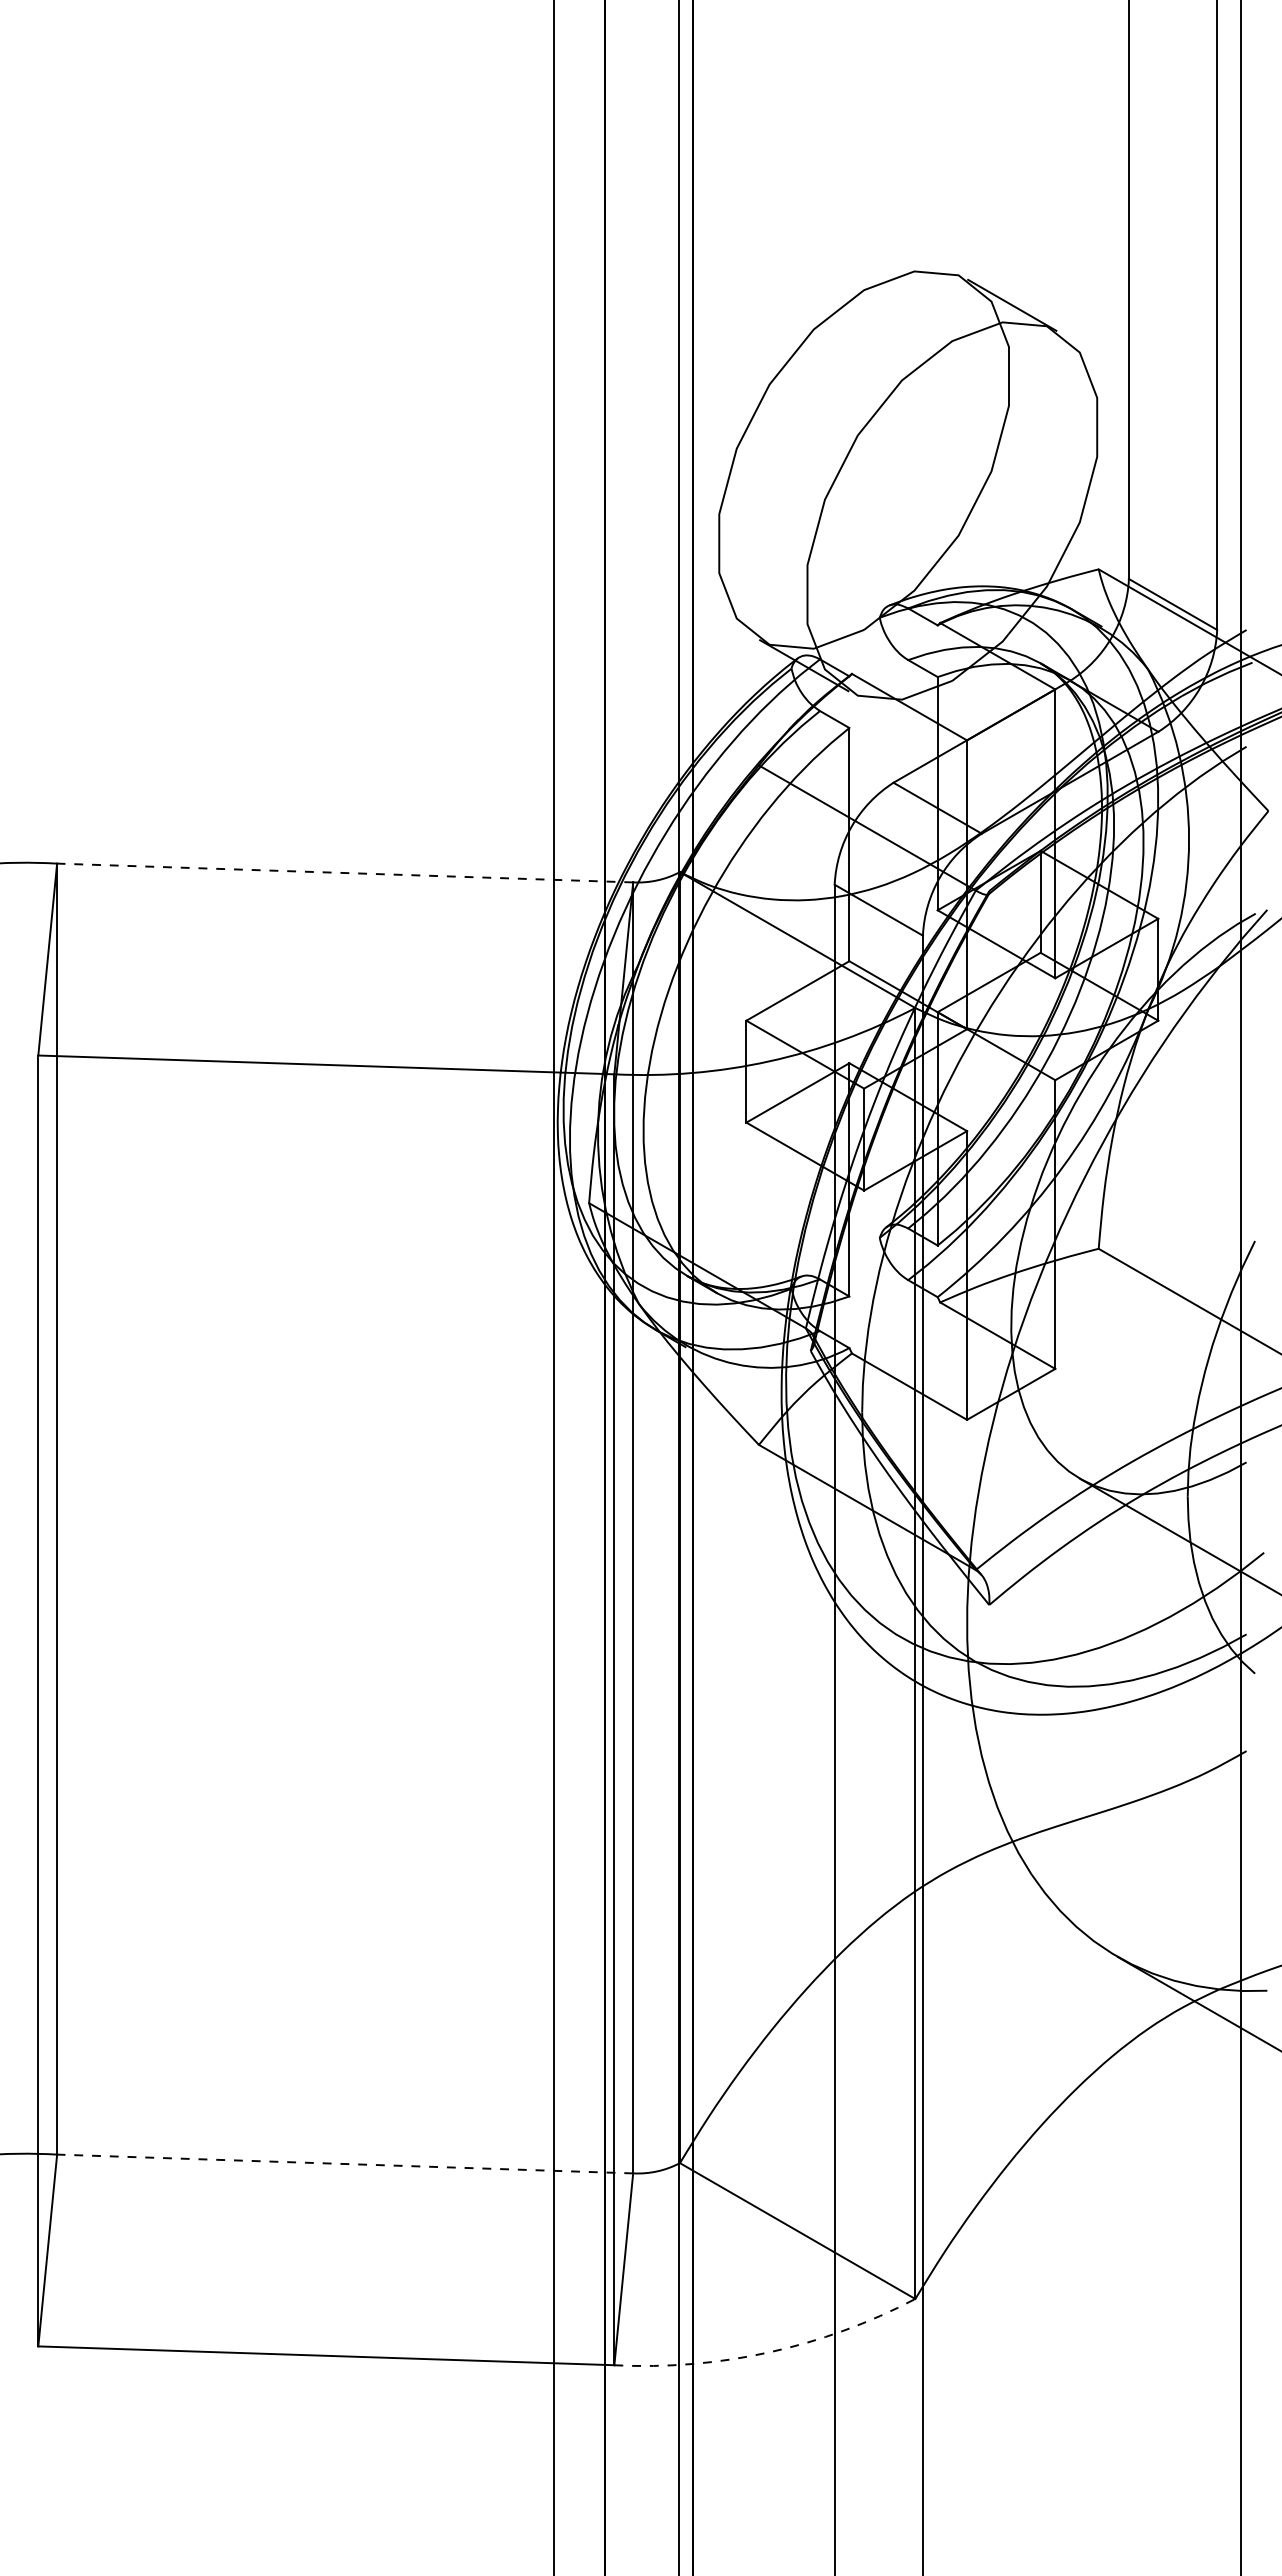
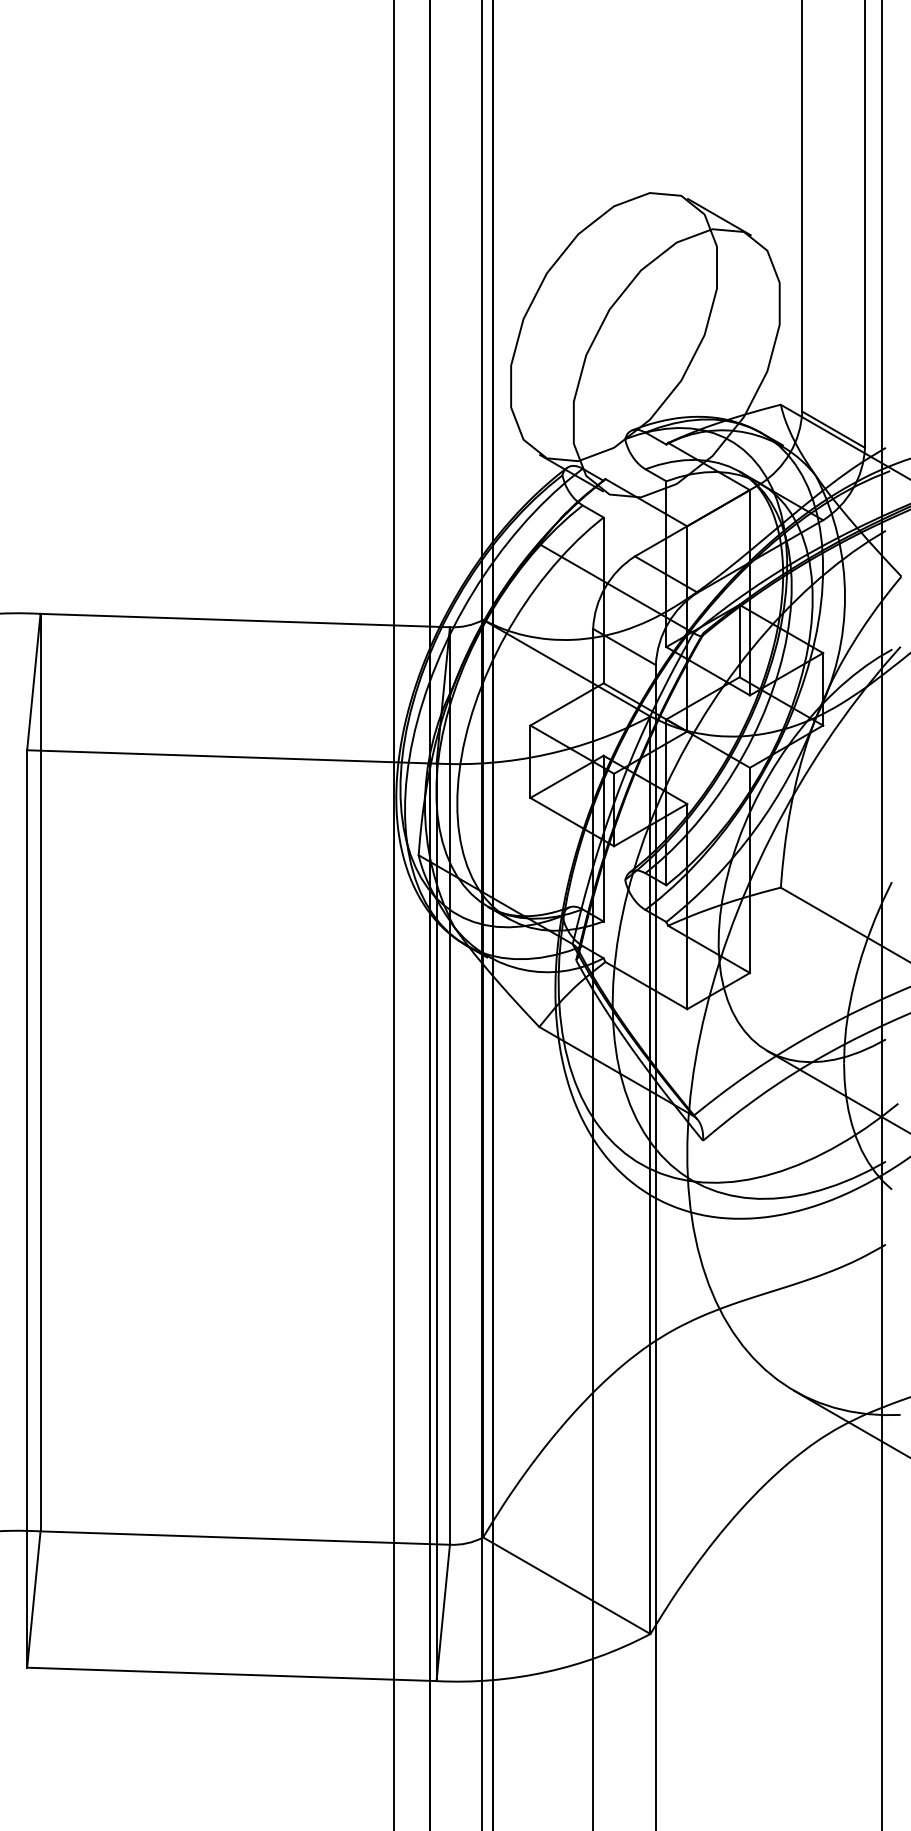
line: (344, 873) -> (244, 620), dashed -> solid
line: (344, 2163) -> (244, 1537), dashed -> solid
arc: (769, 2352) -> (546, 1672), dashed -> solid

